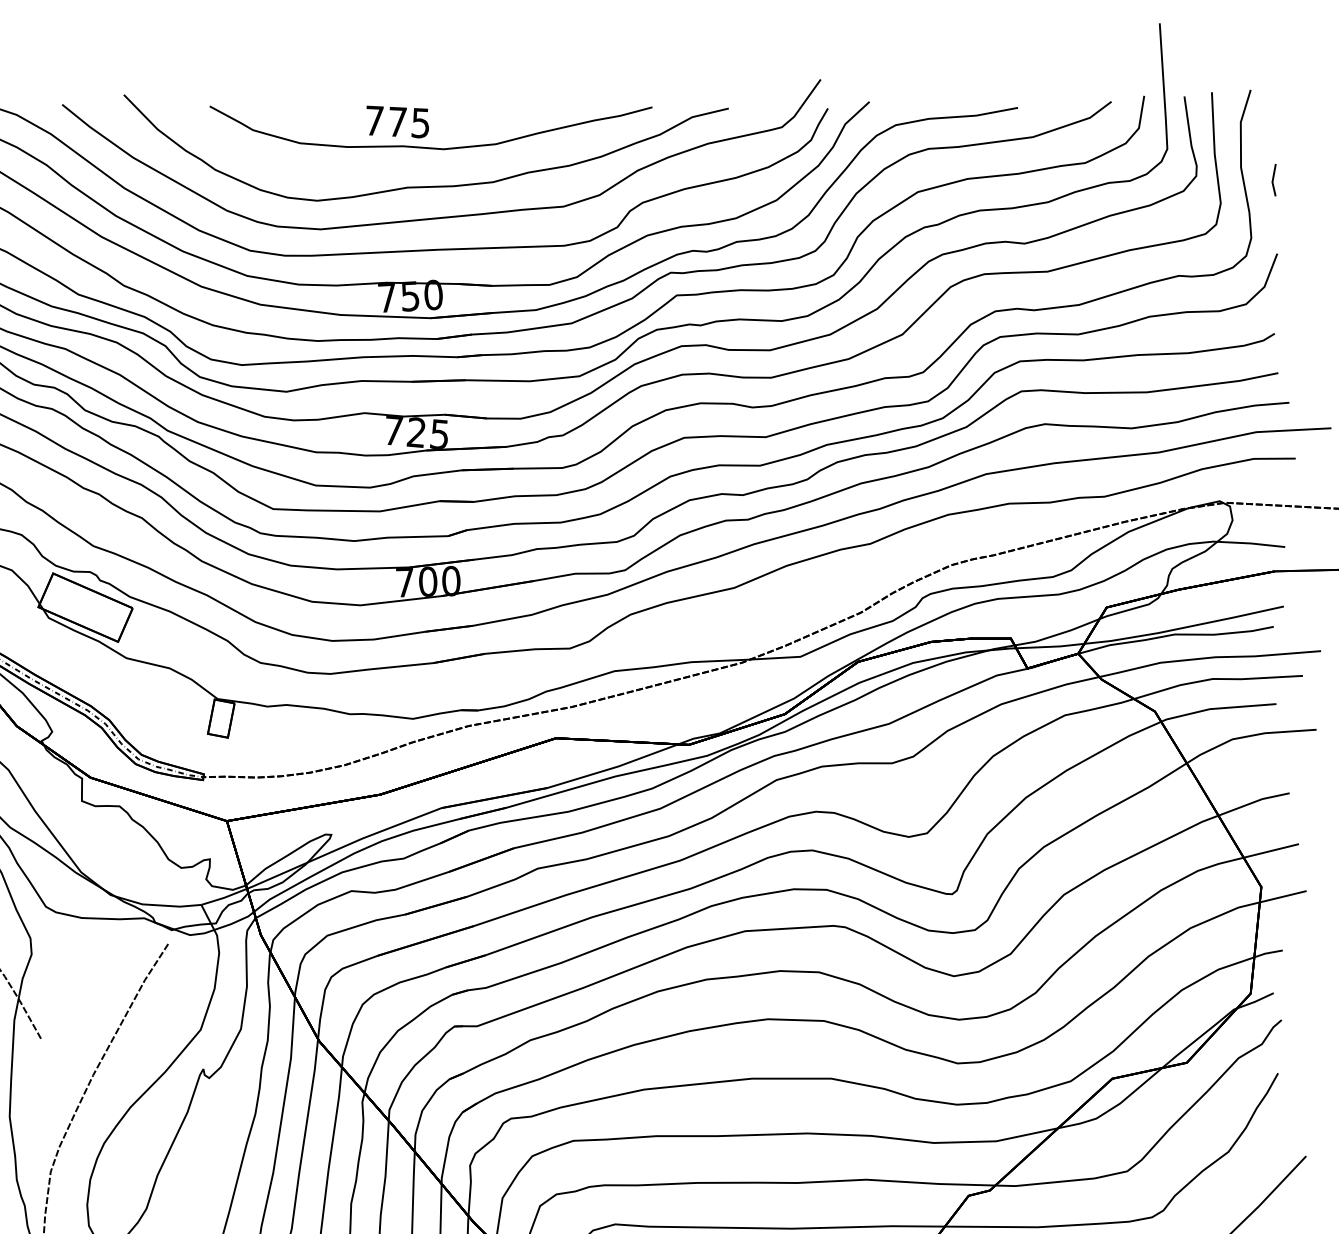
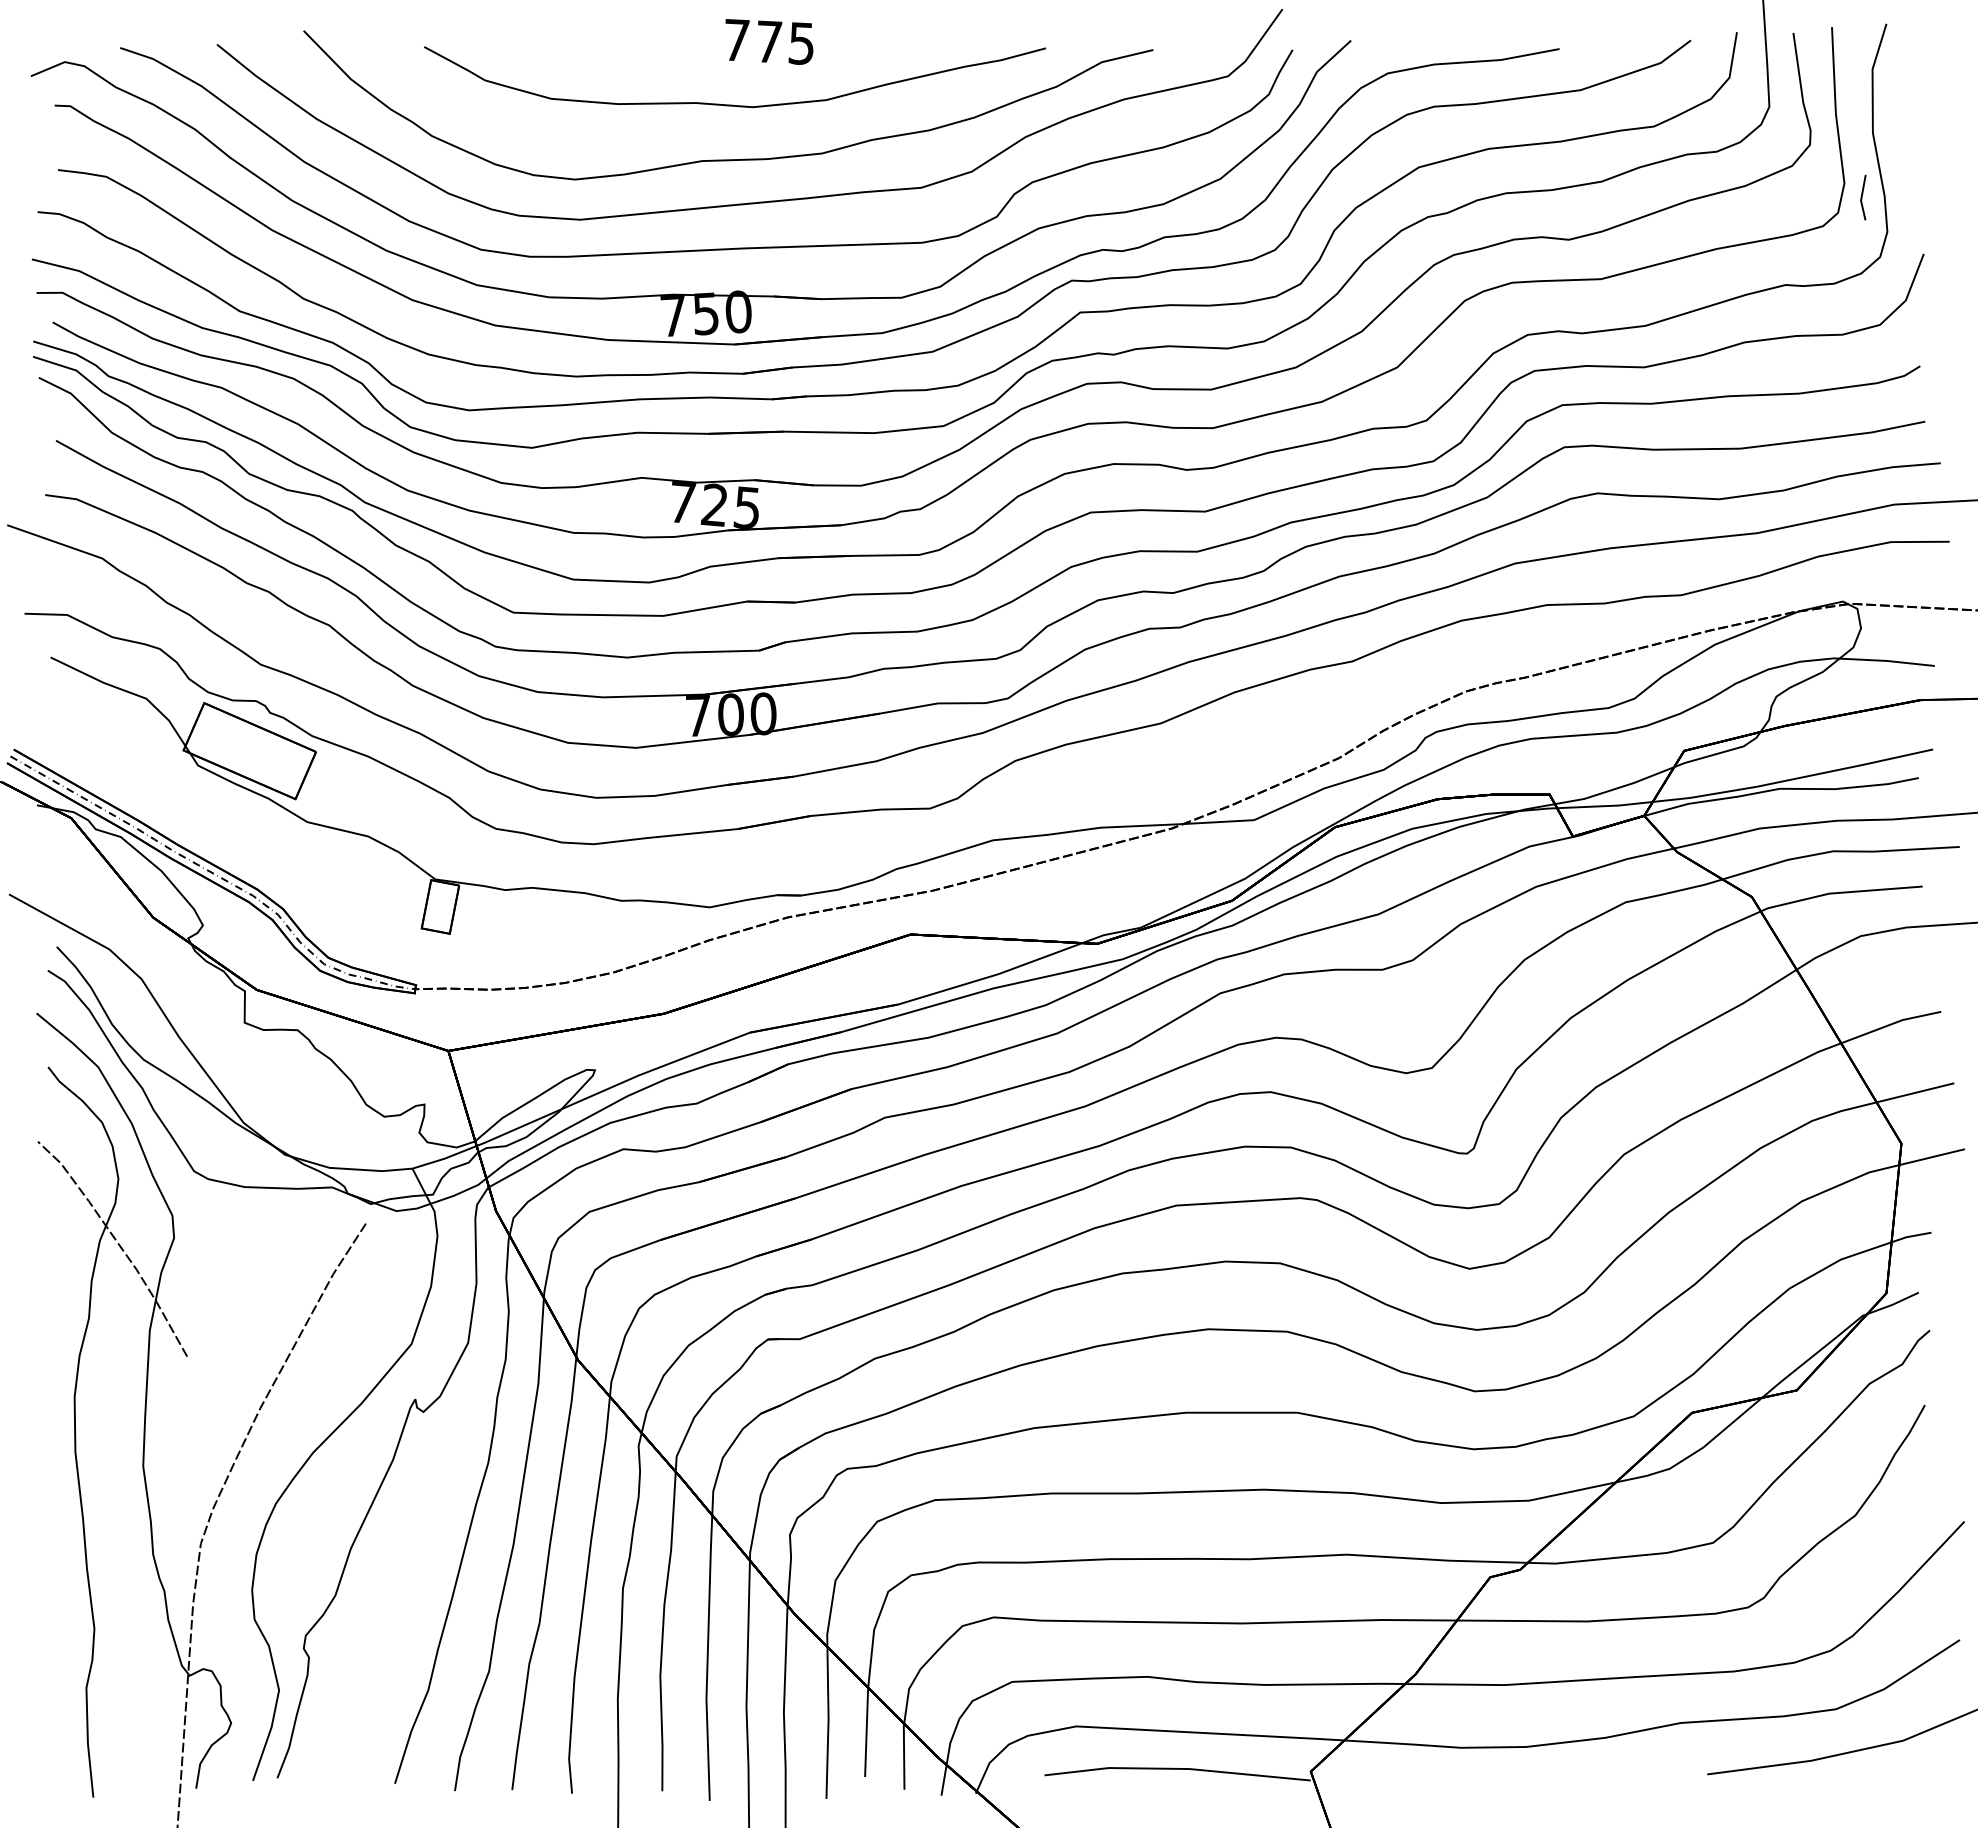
text: (397, 121) -> (769, 41), moved
line: (1273, 180) -> (1862, 197), moved

